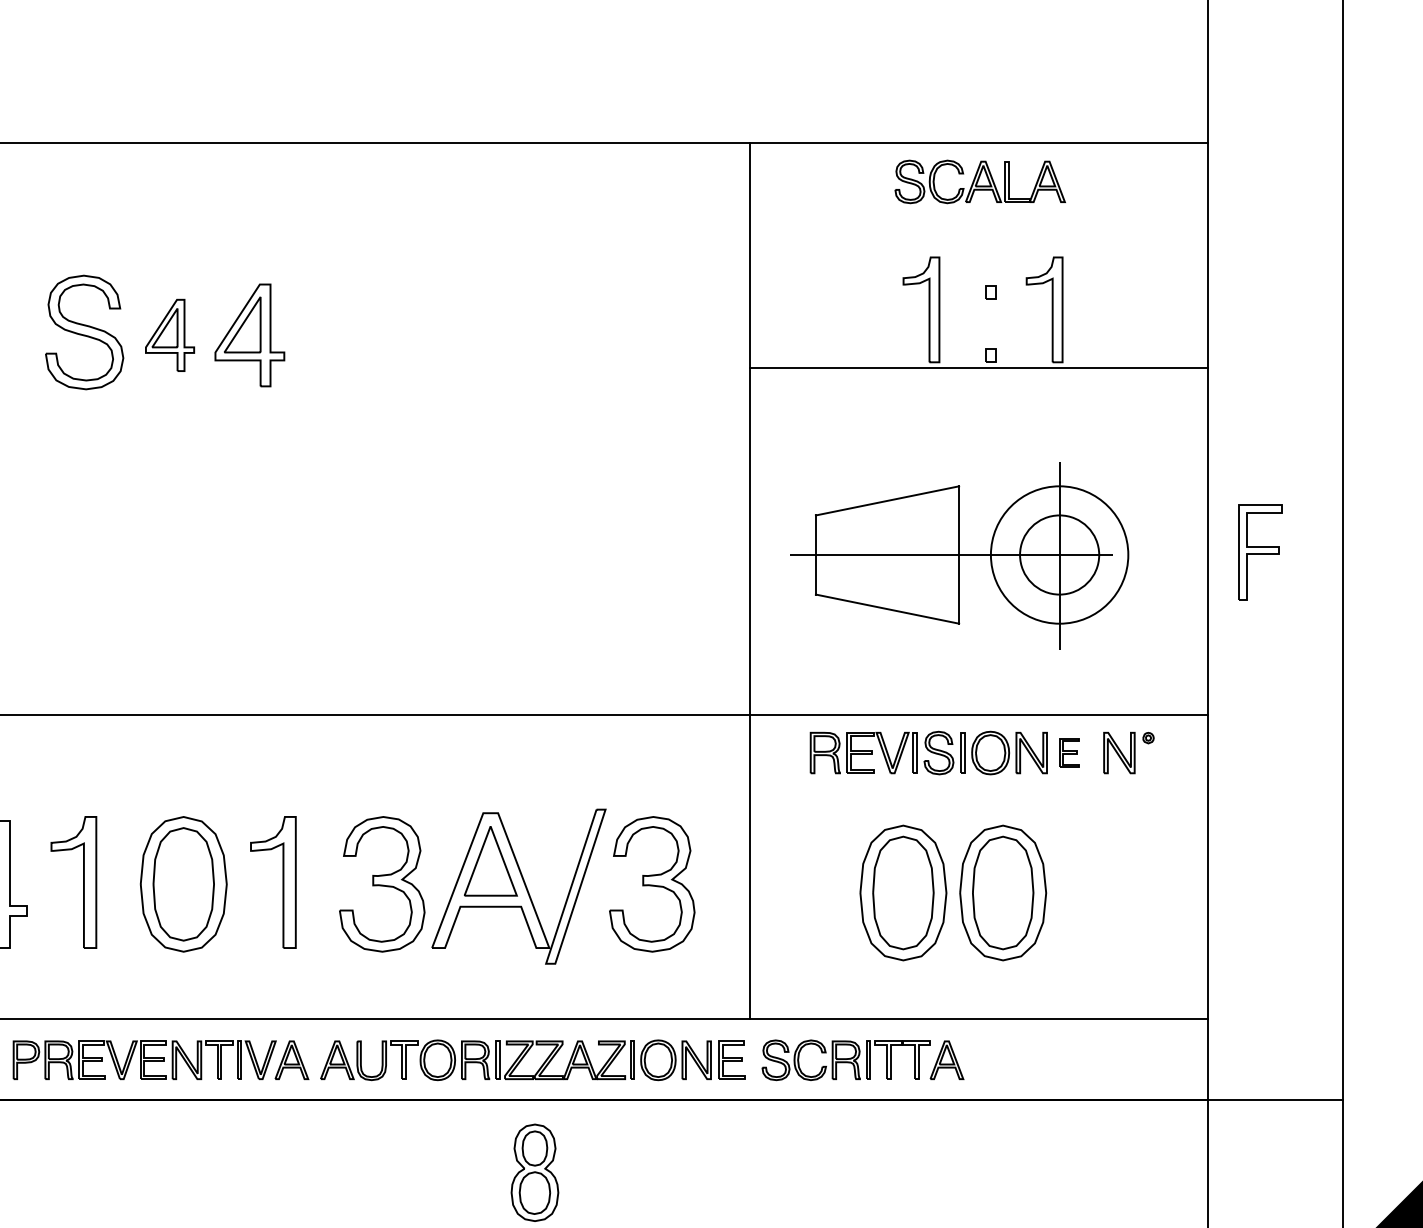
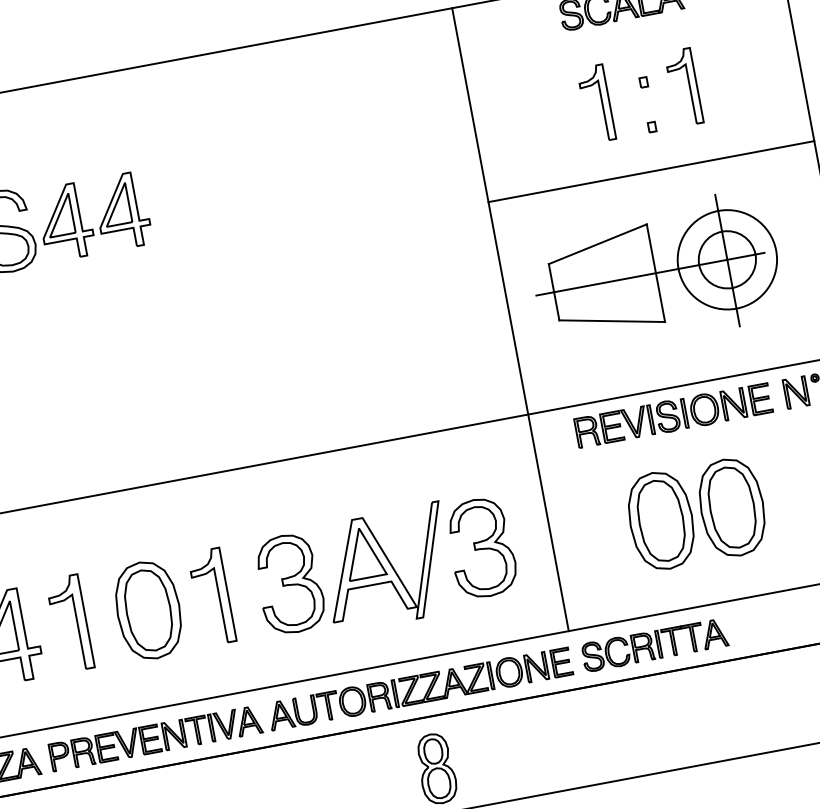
part: (169, 335) -> (65, 222), size x1.43
line: (978, 367) -> (651, 171), moved
part: (1069, 752) -> (760, 398), size x1.43

